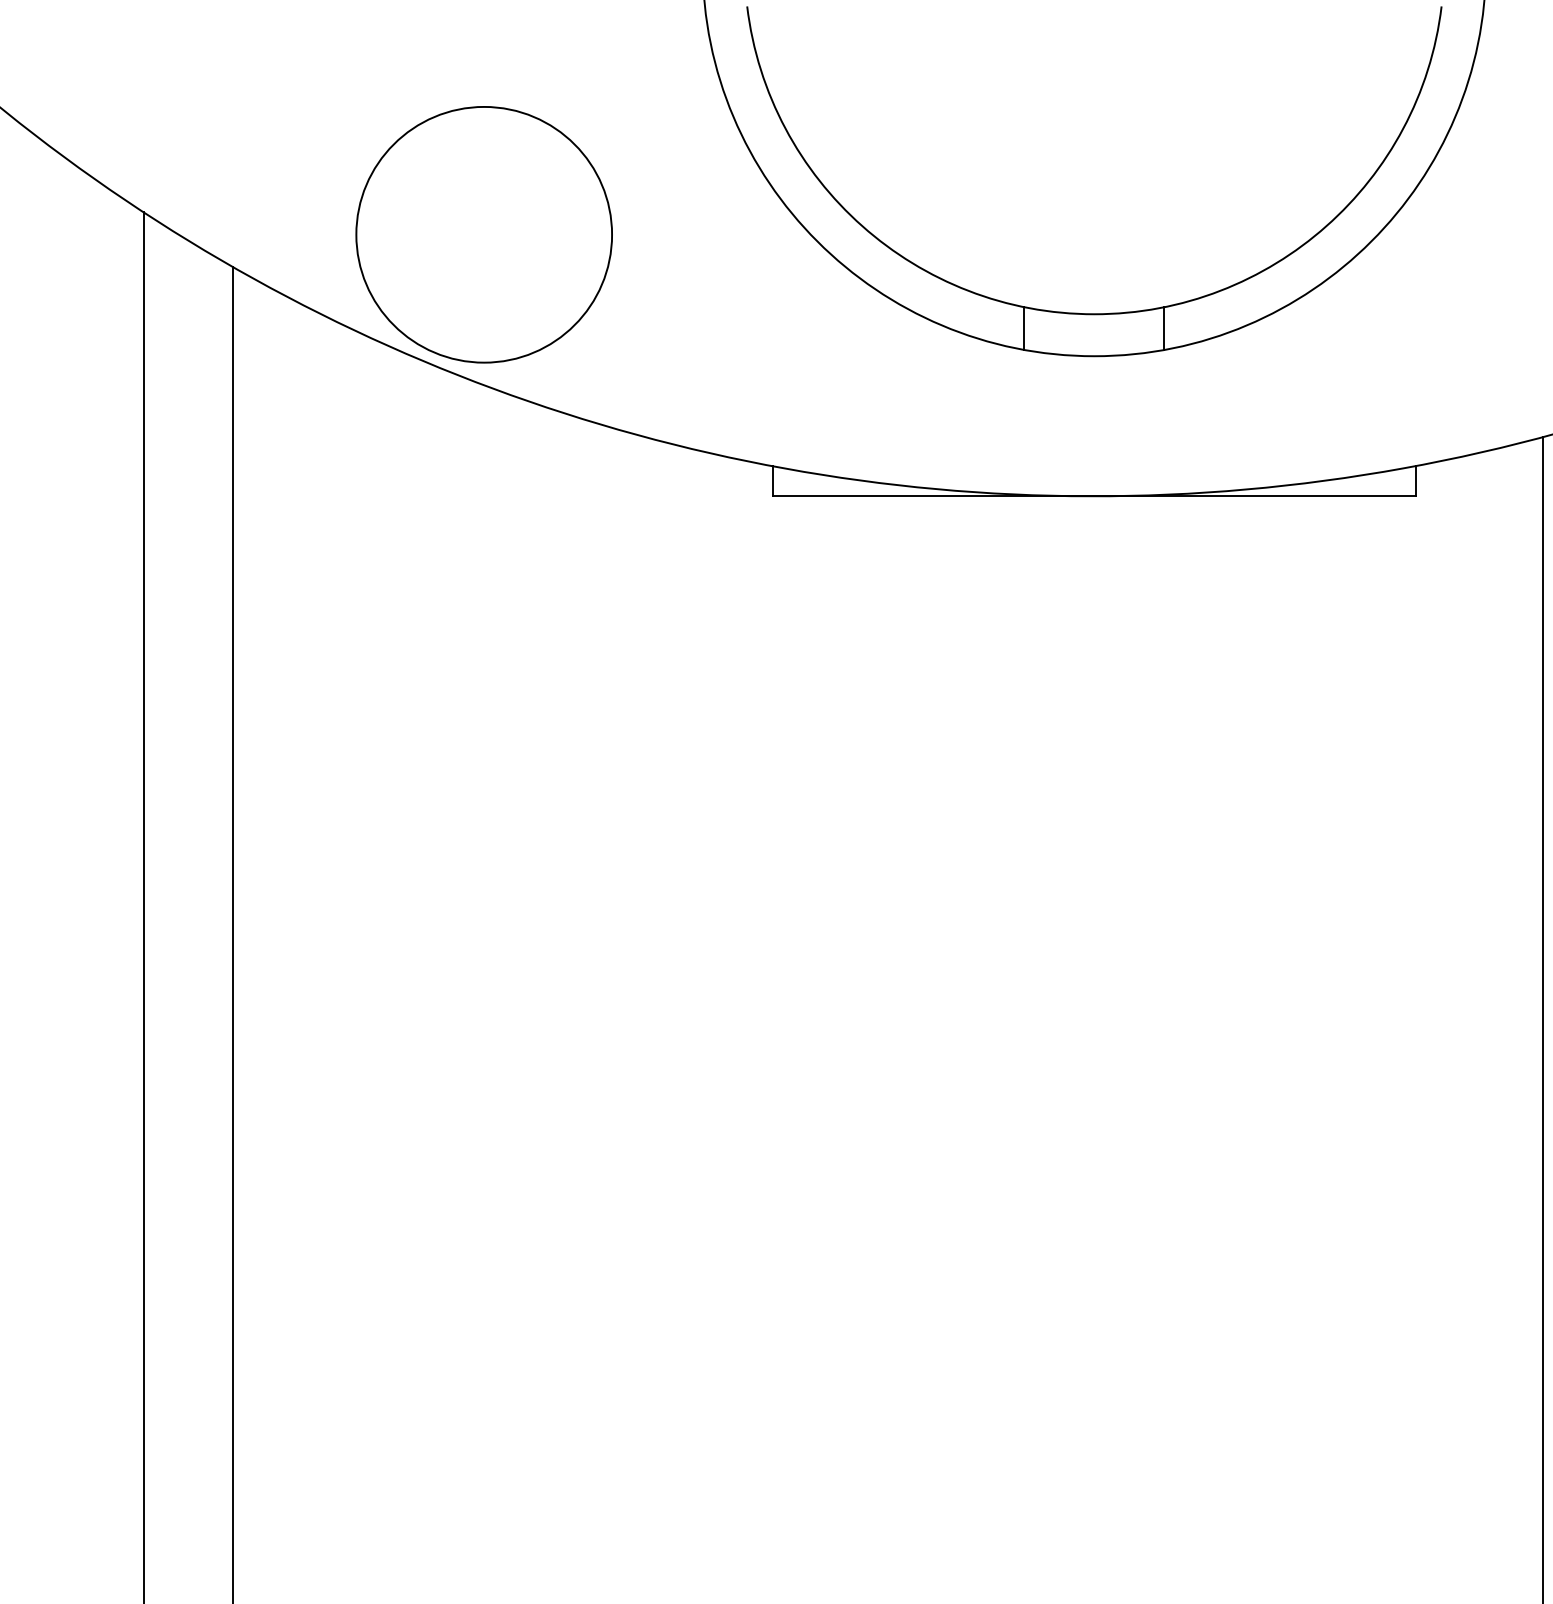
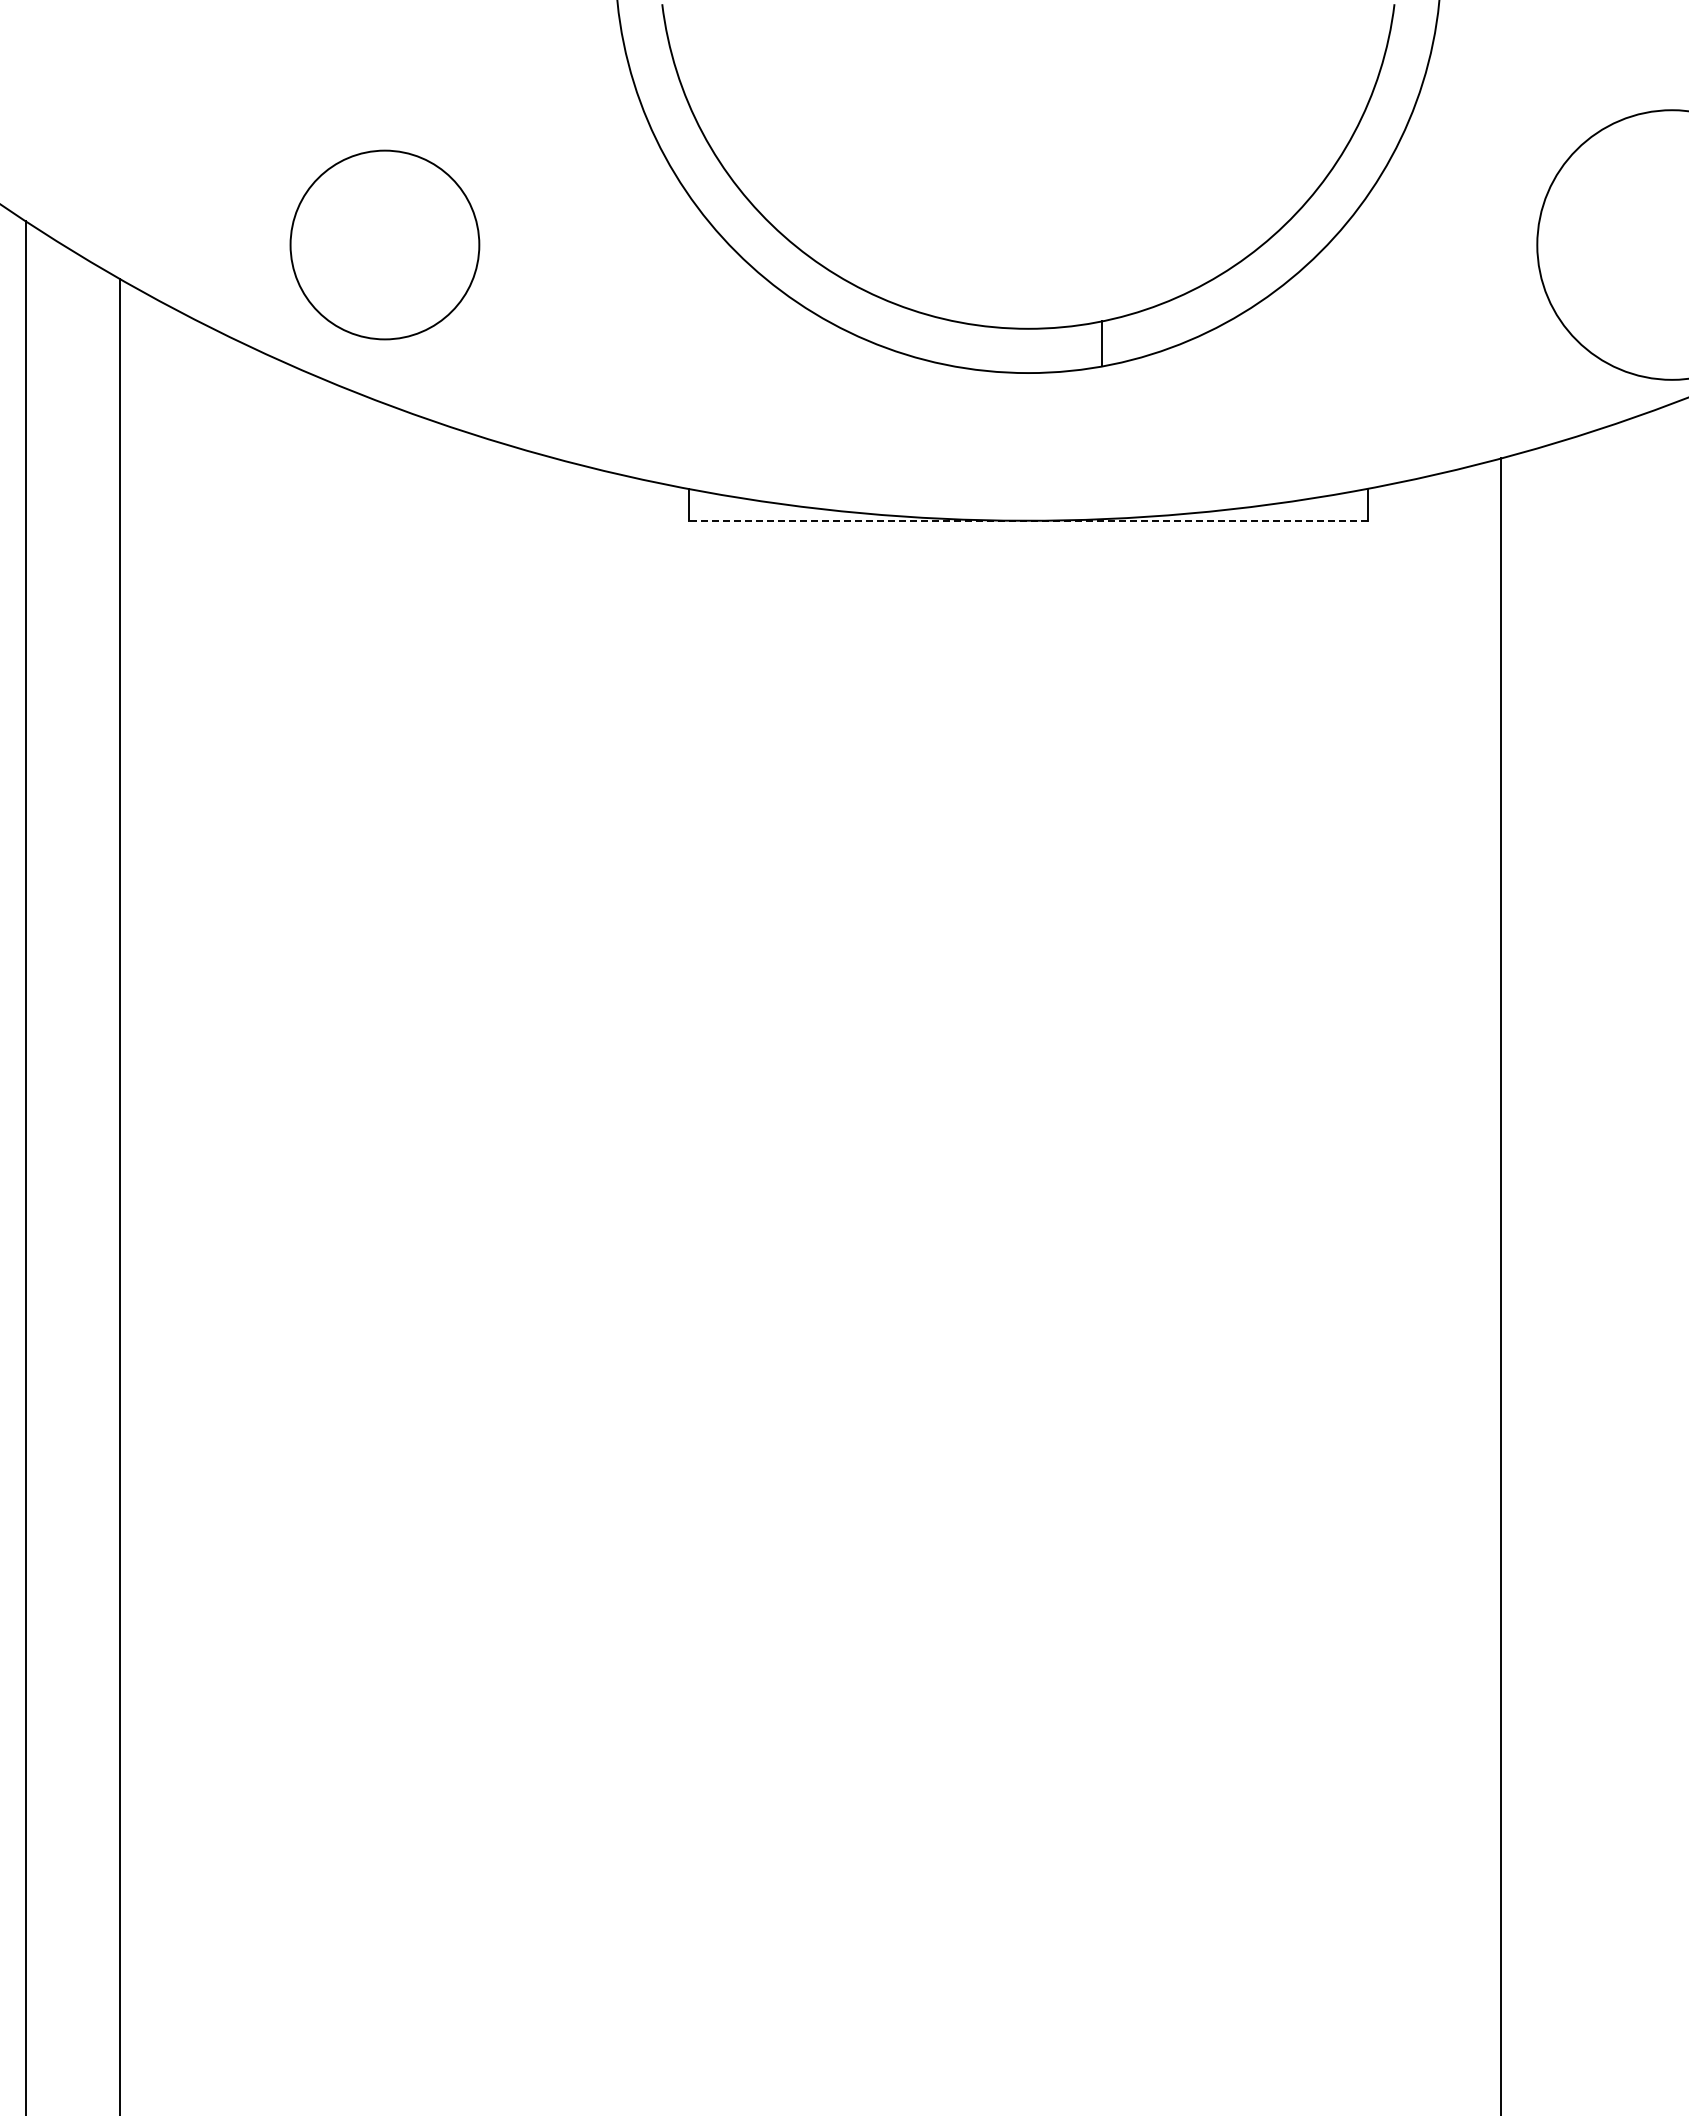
circle: (483, 234) -> (384, 244), size x0.7
line: (1024, 328) -> (954, 343), removed
line: (1093, 496) -> (1027, 520), solid -> dashed

